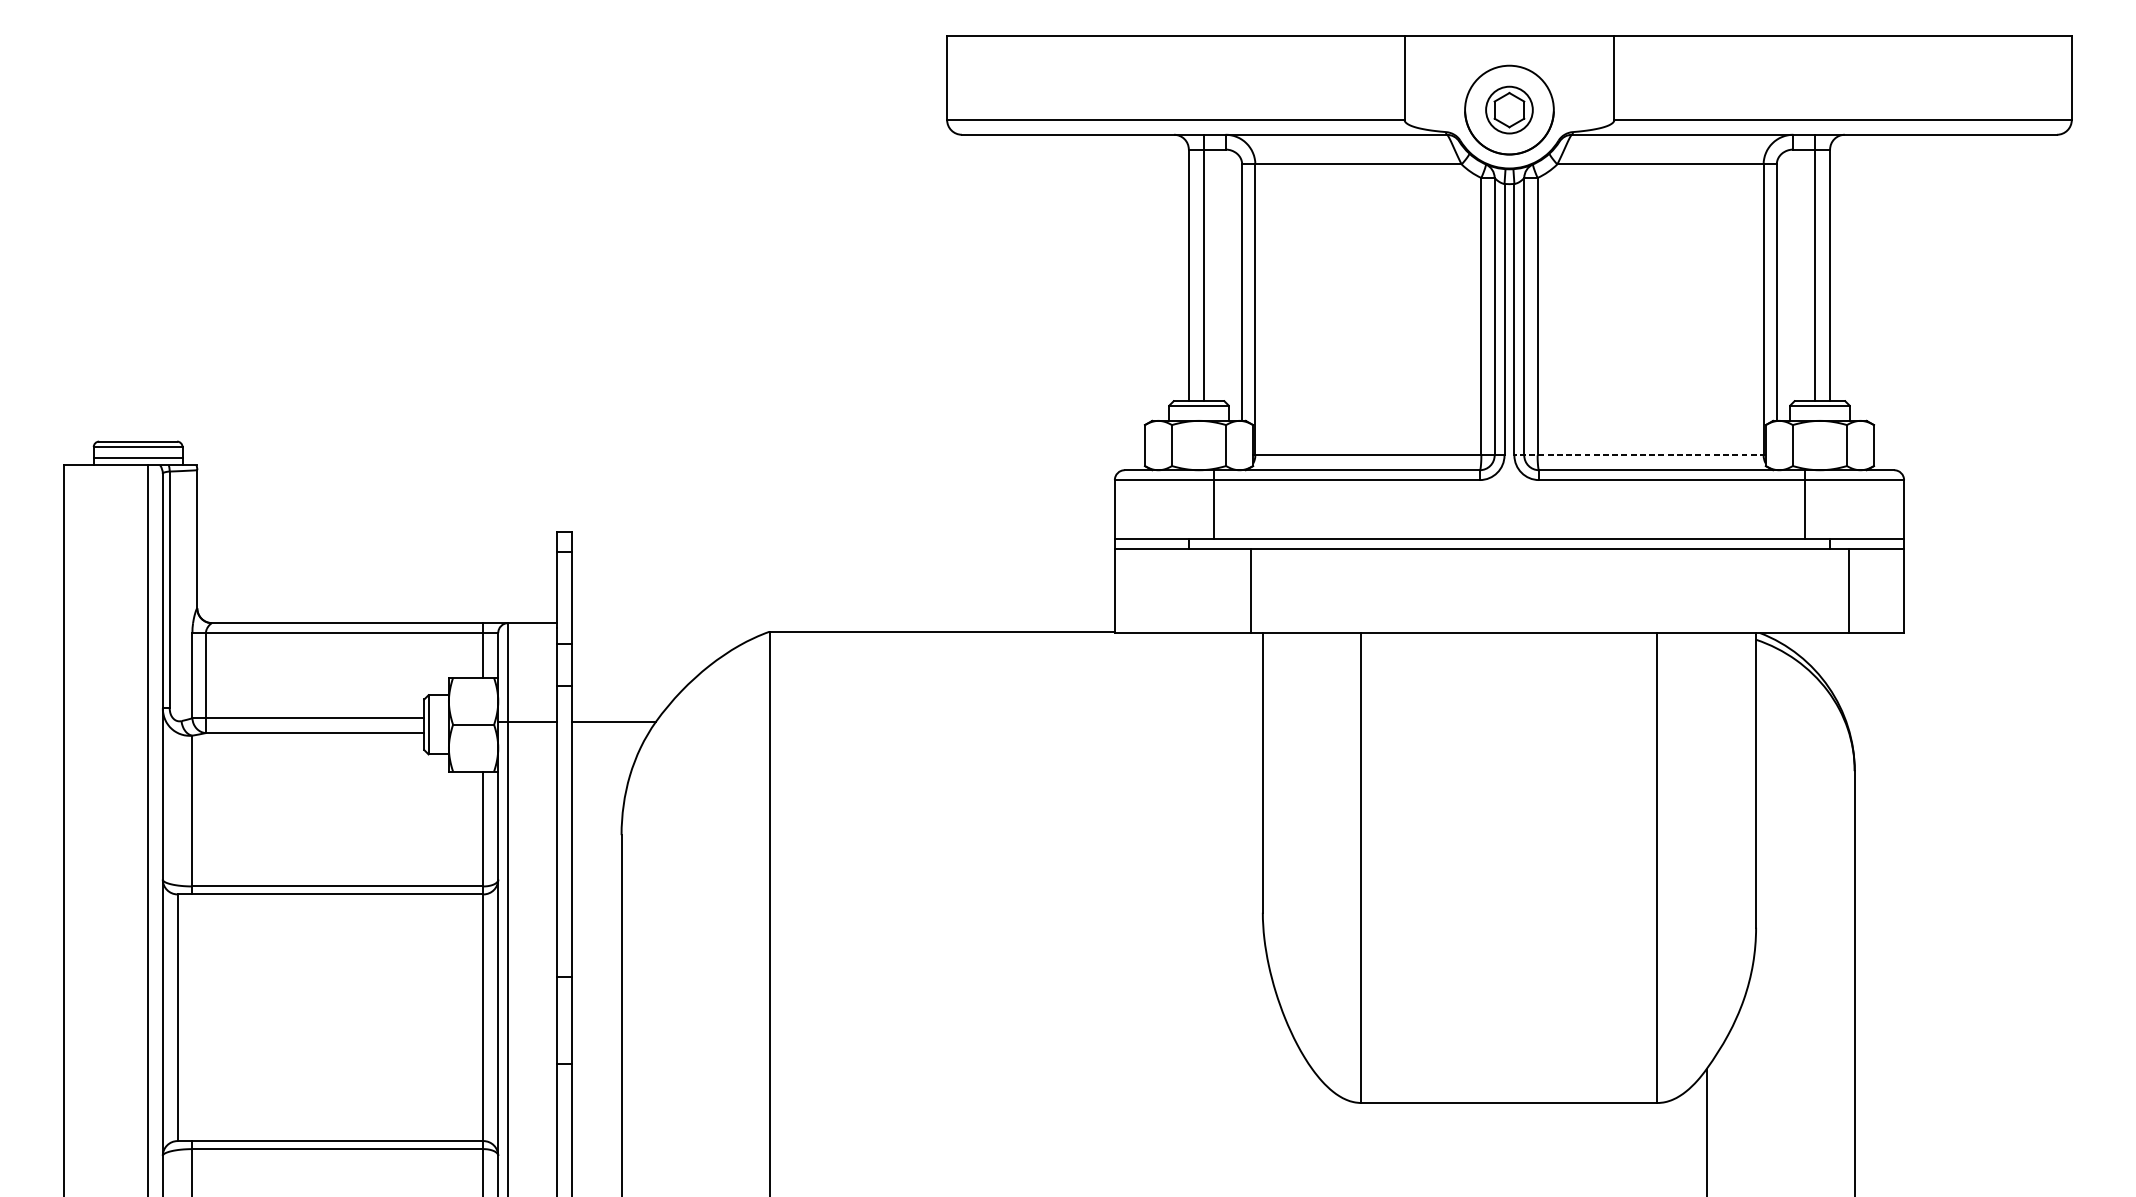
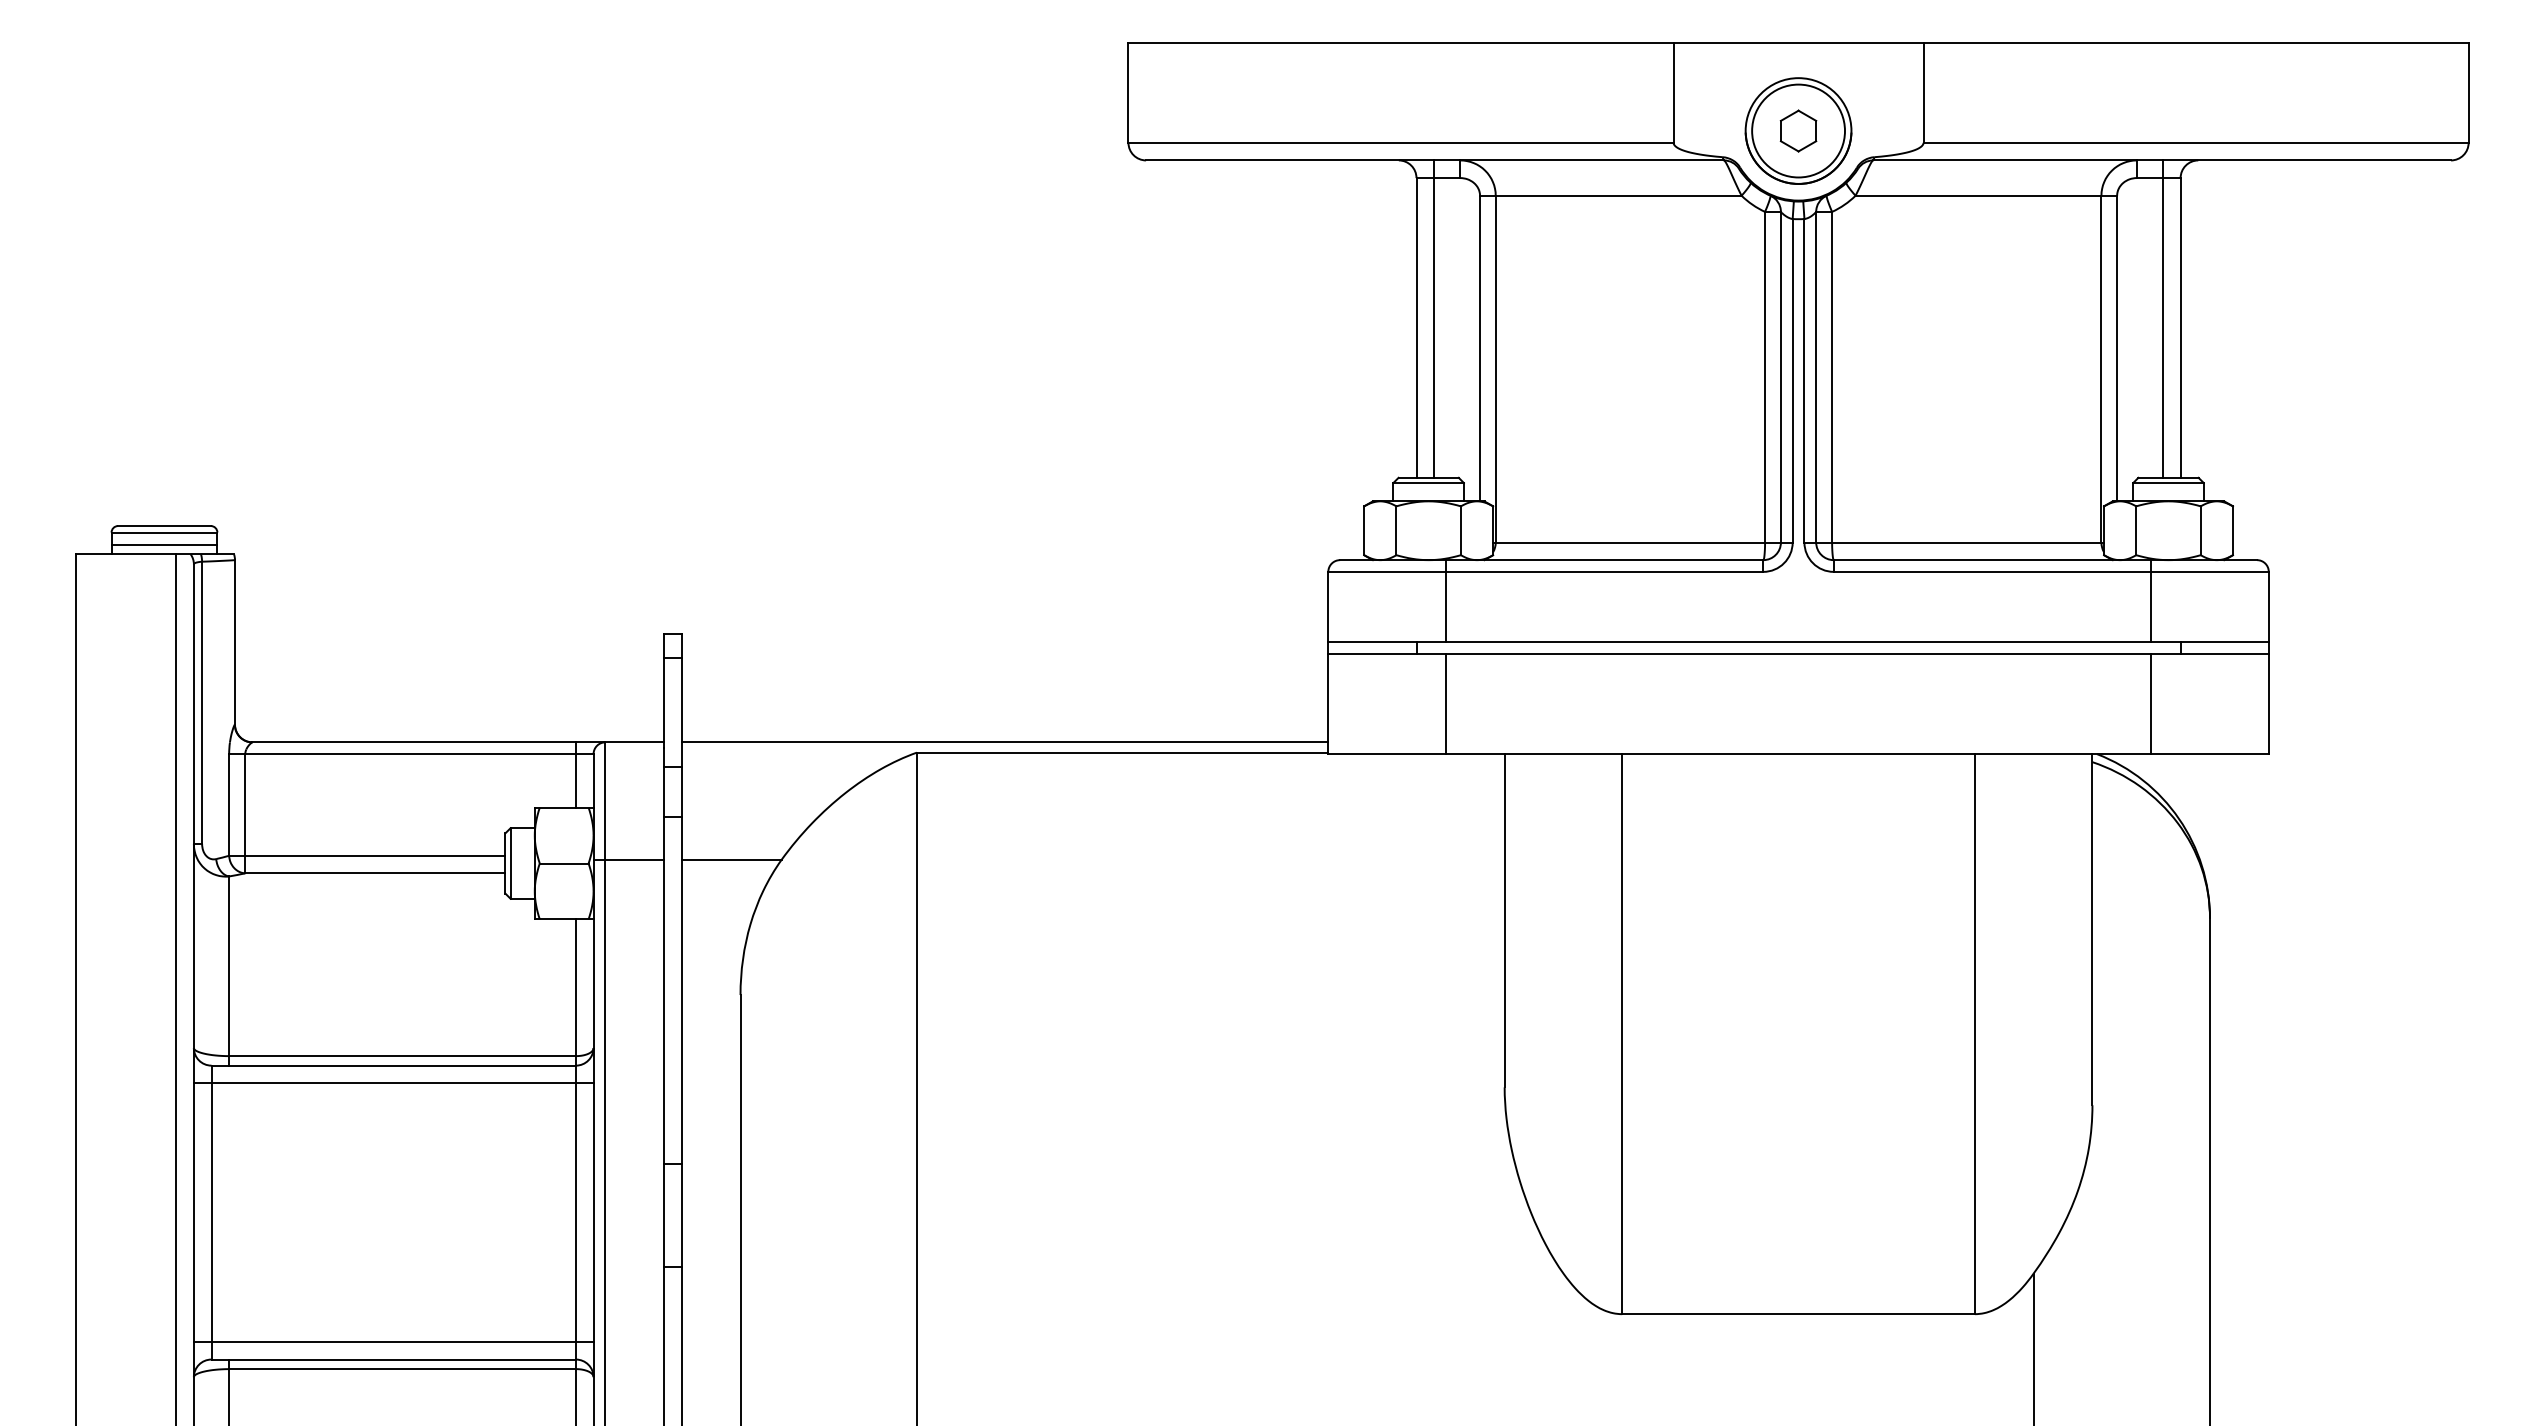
circle: (1509, 109) -> (1798, 130), size x1.67
line: (1640, 455) -> (1954, 542), dashed -> solid
line: (1250, 591) -> (1445, 704), moved
line: (1849, 591) -> (2151, 704), moved
line: (843, 623) -> (1004, 742), added
line: (330, 909) -> (393, 1083), added
line: (330, 1125) -> (393, 1341), added

